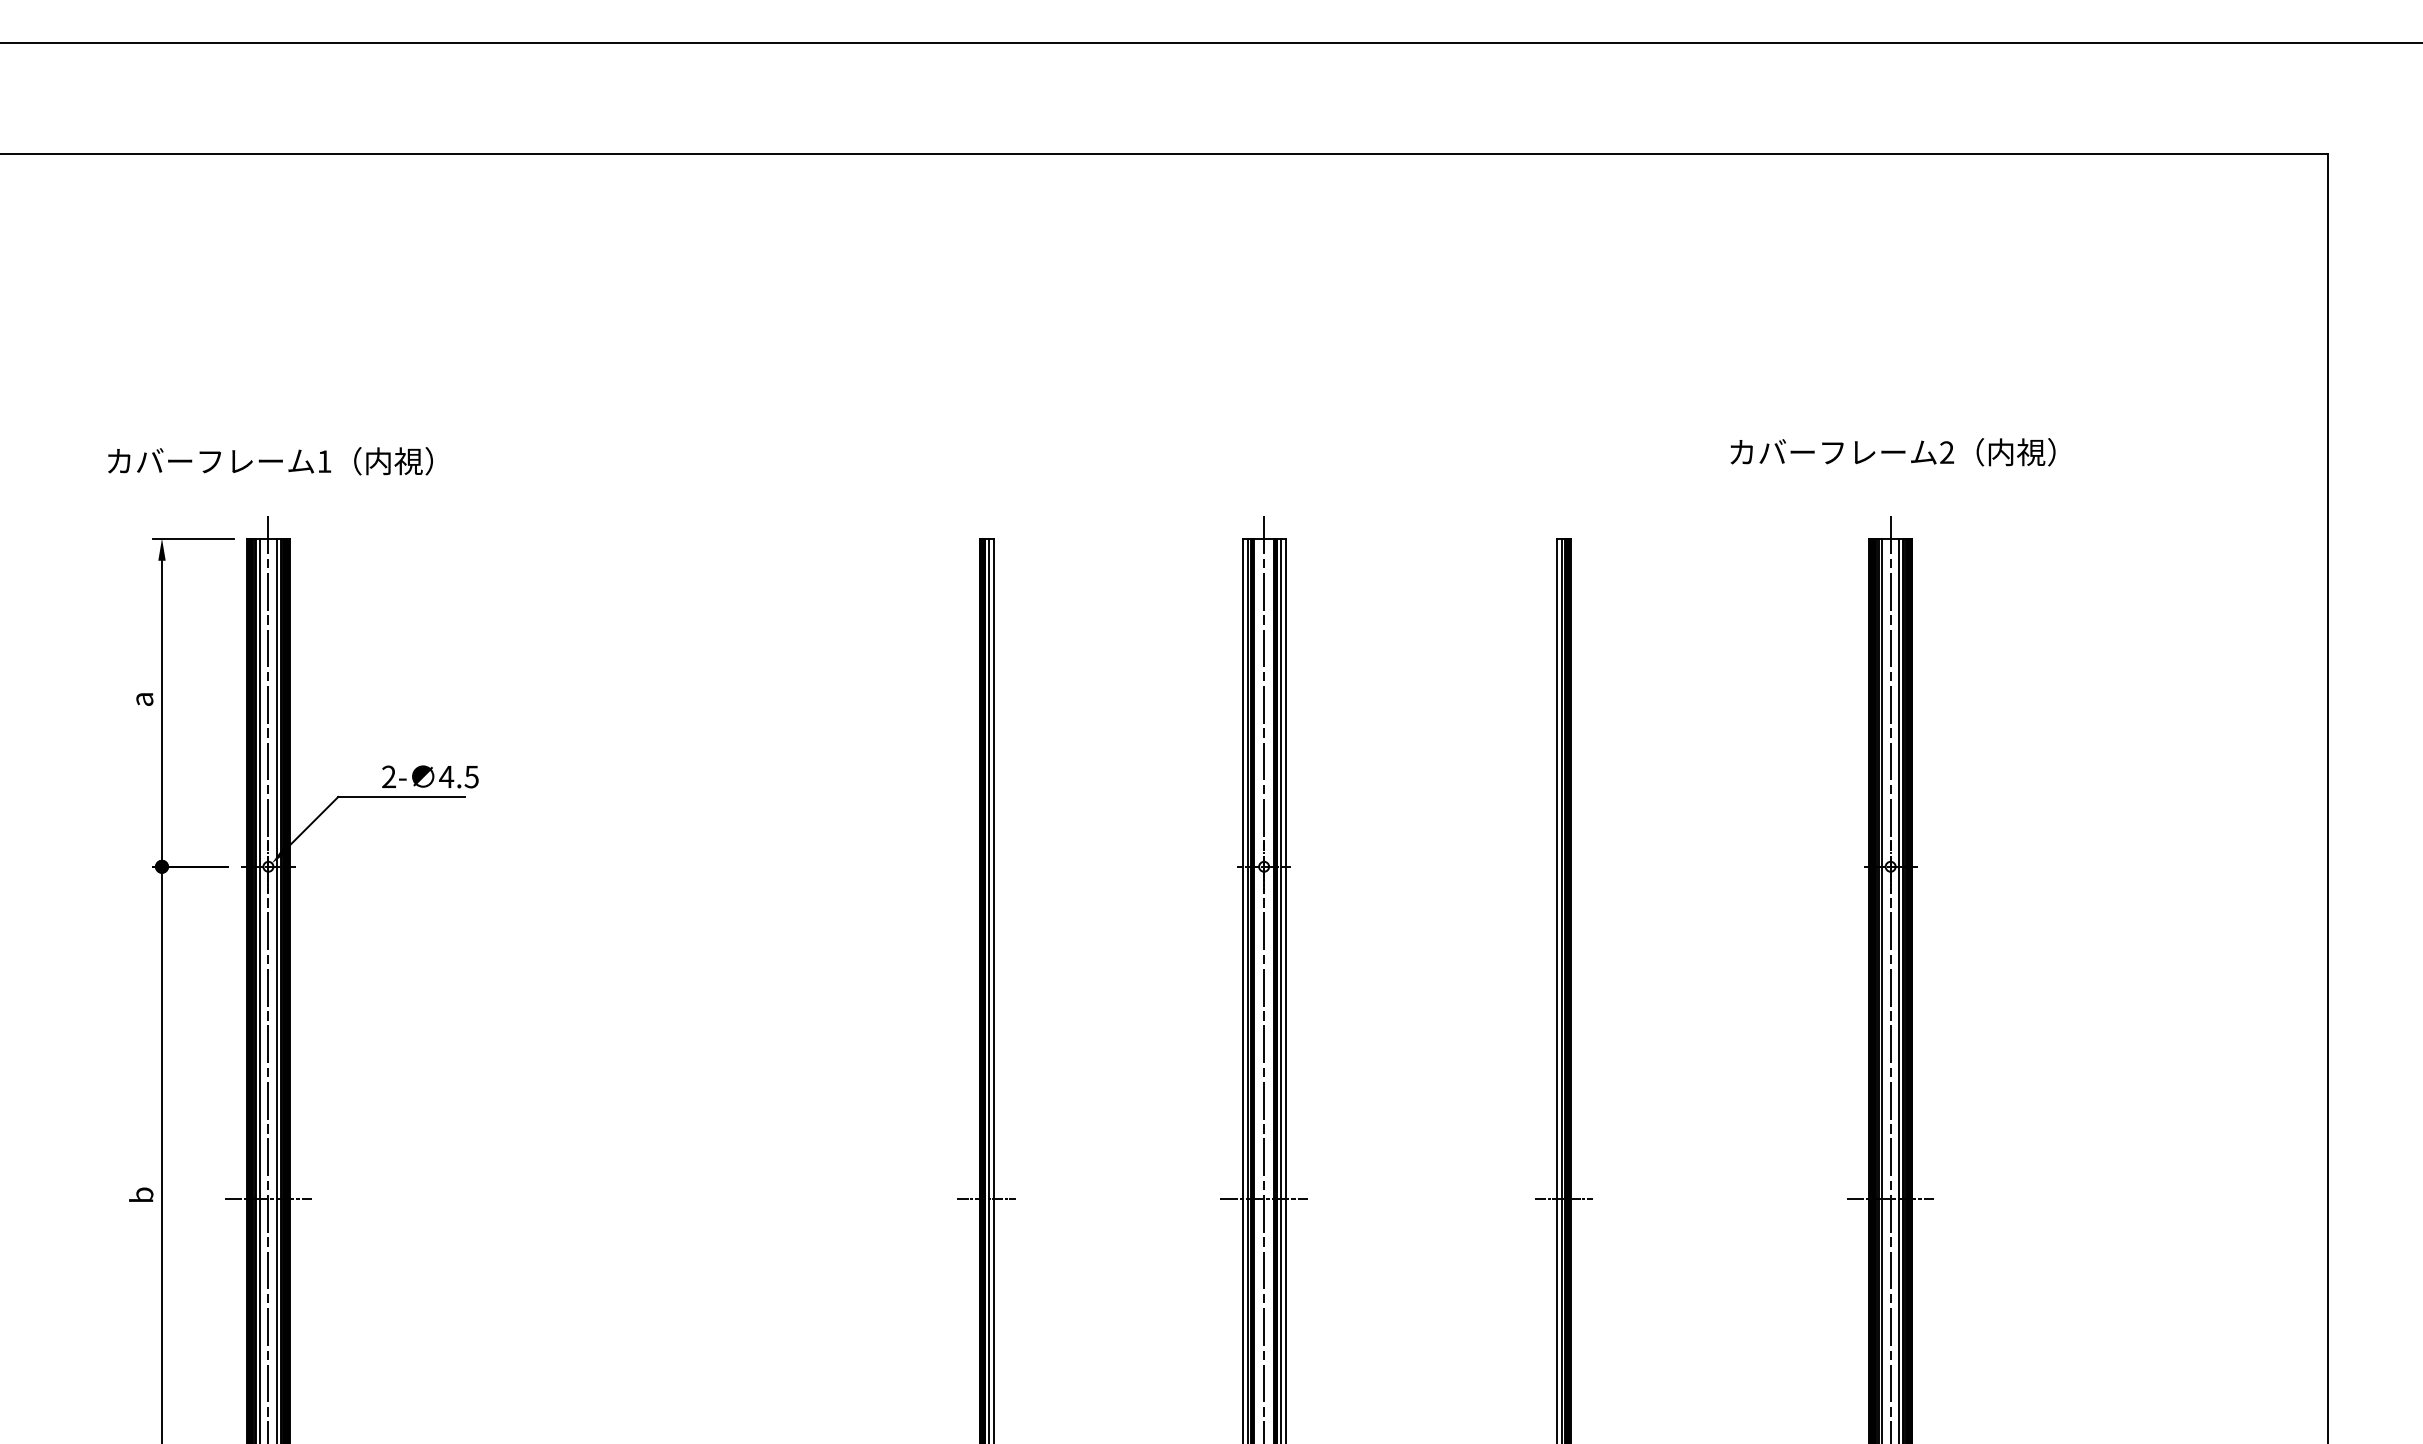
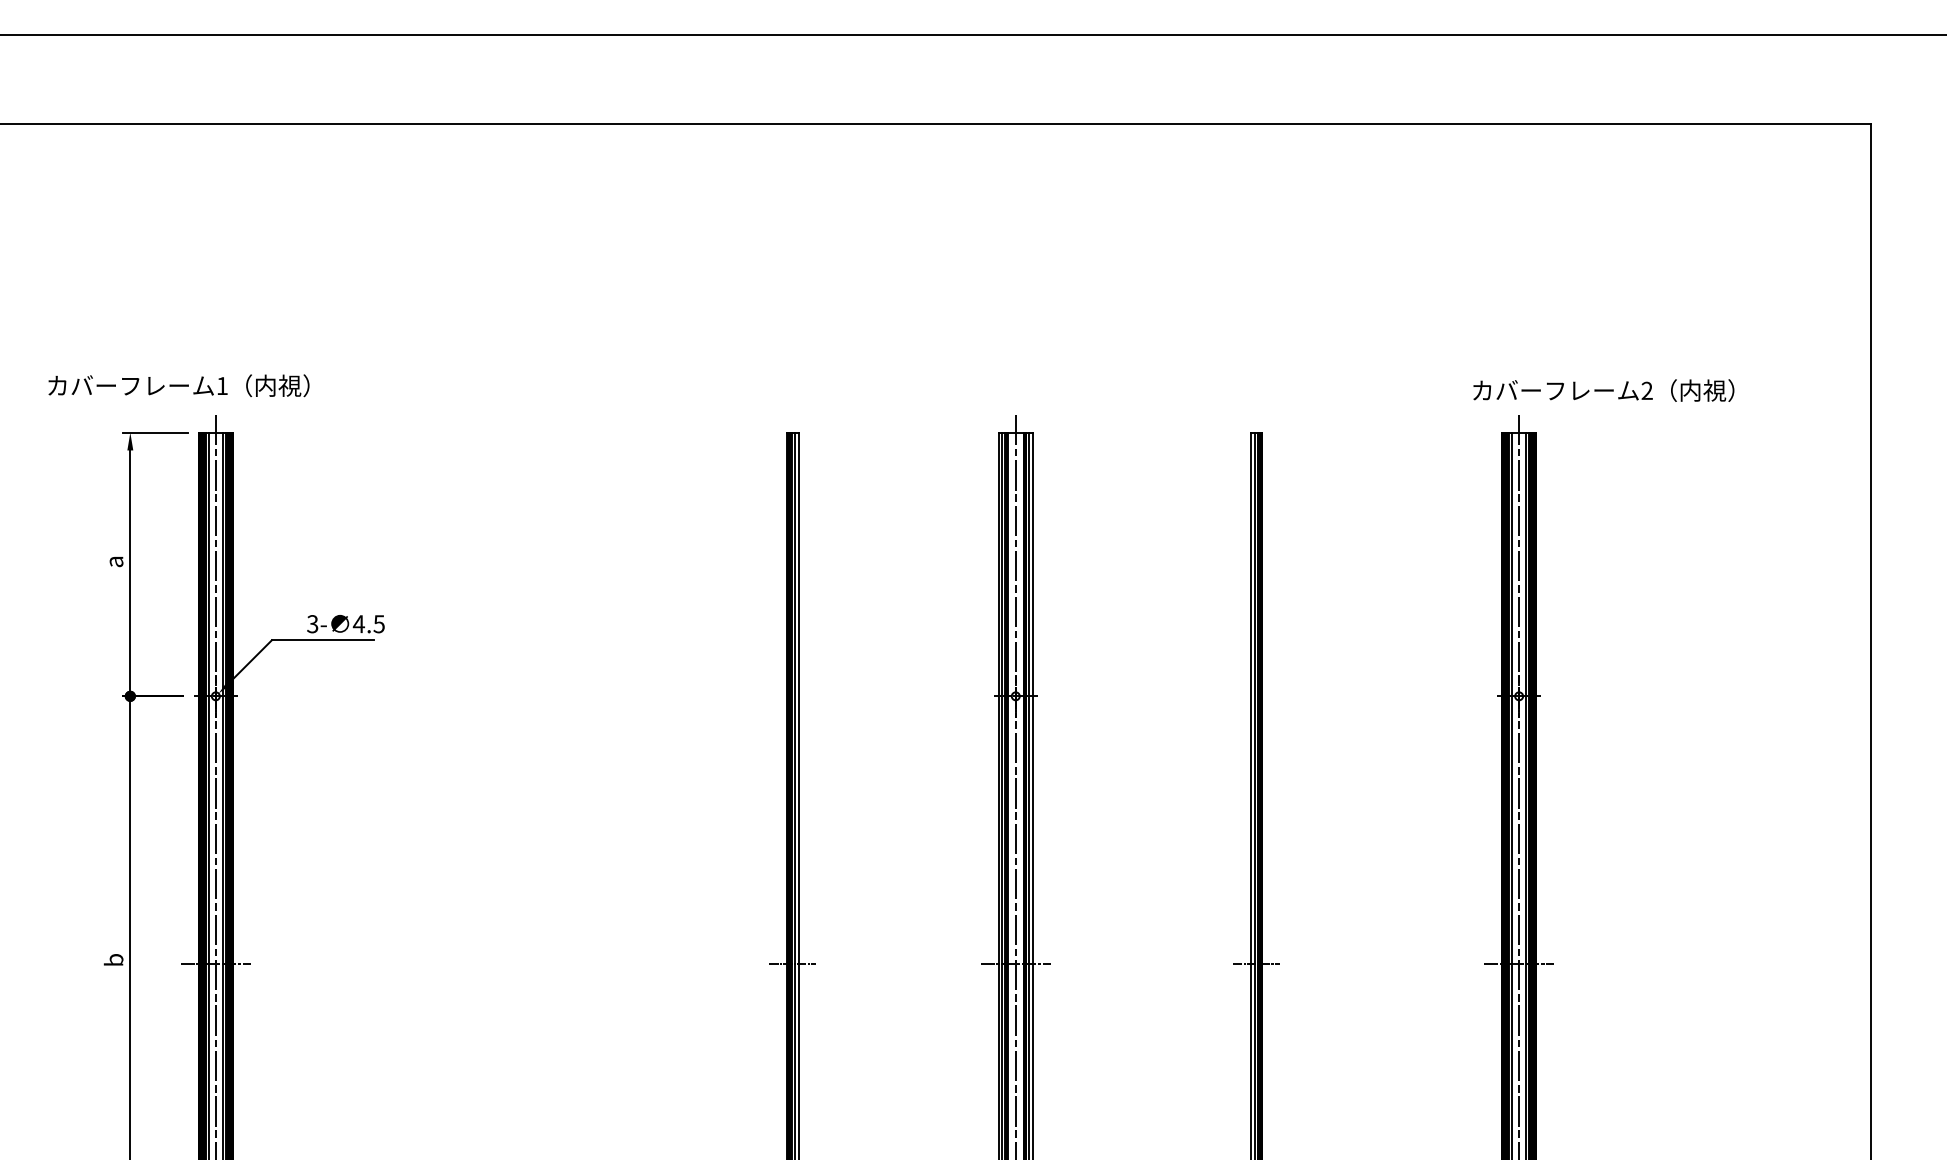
text: (1892, 452) -> (1603, 390), moved
text: (270, 461) -> (178, 385), moved
text: (388, 777) -> (312, 624), 2- -> 3-

